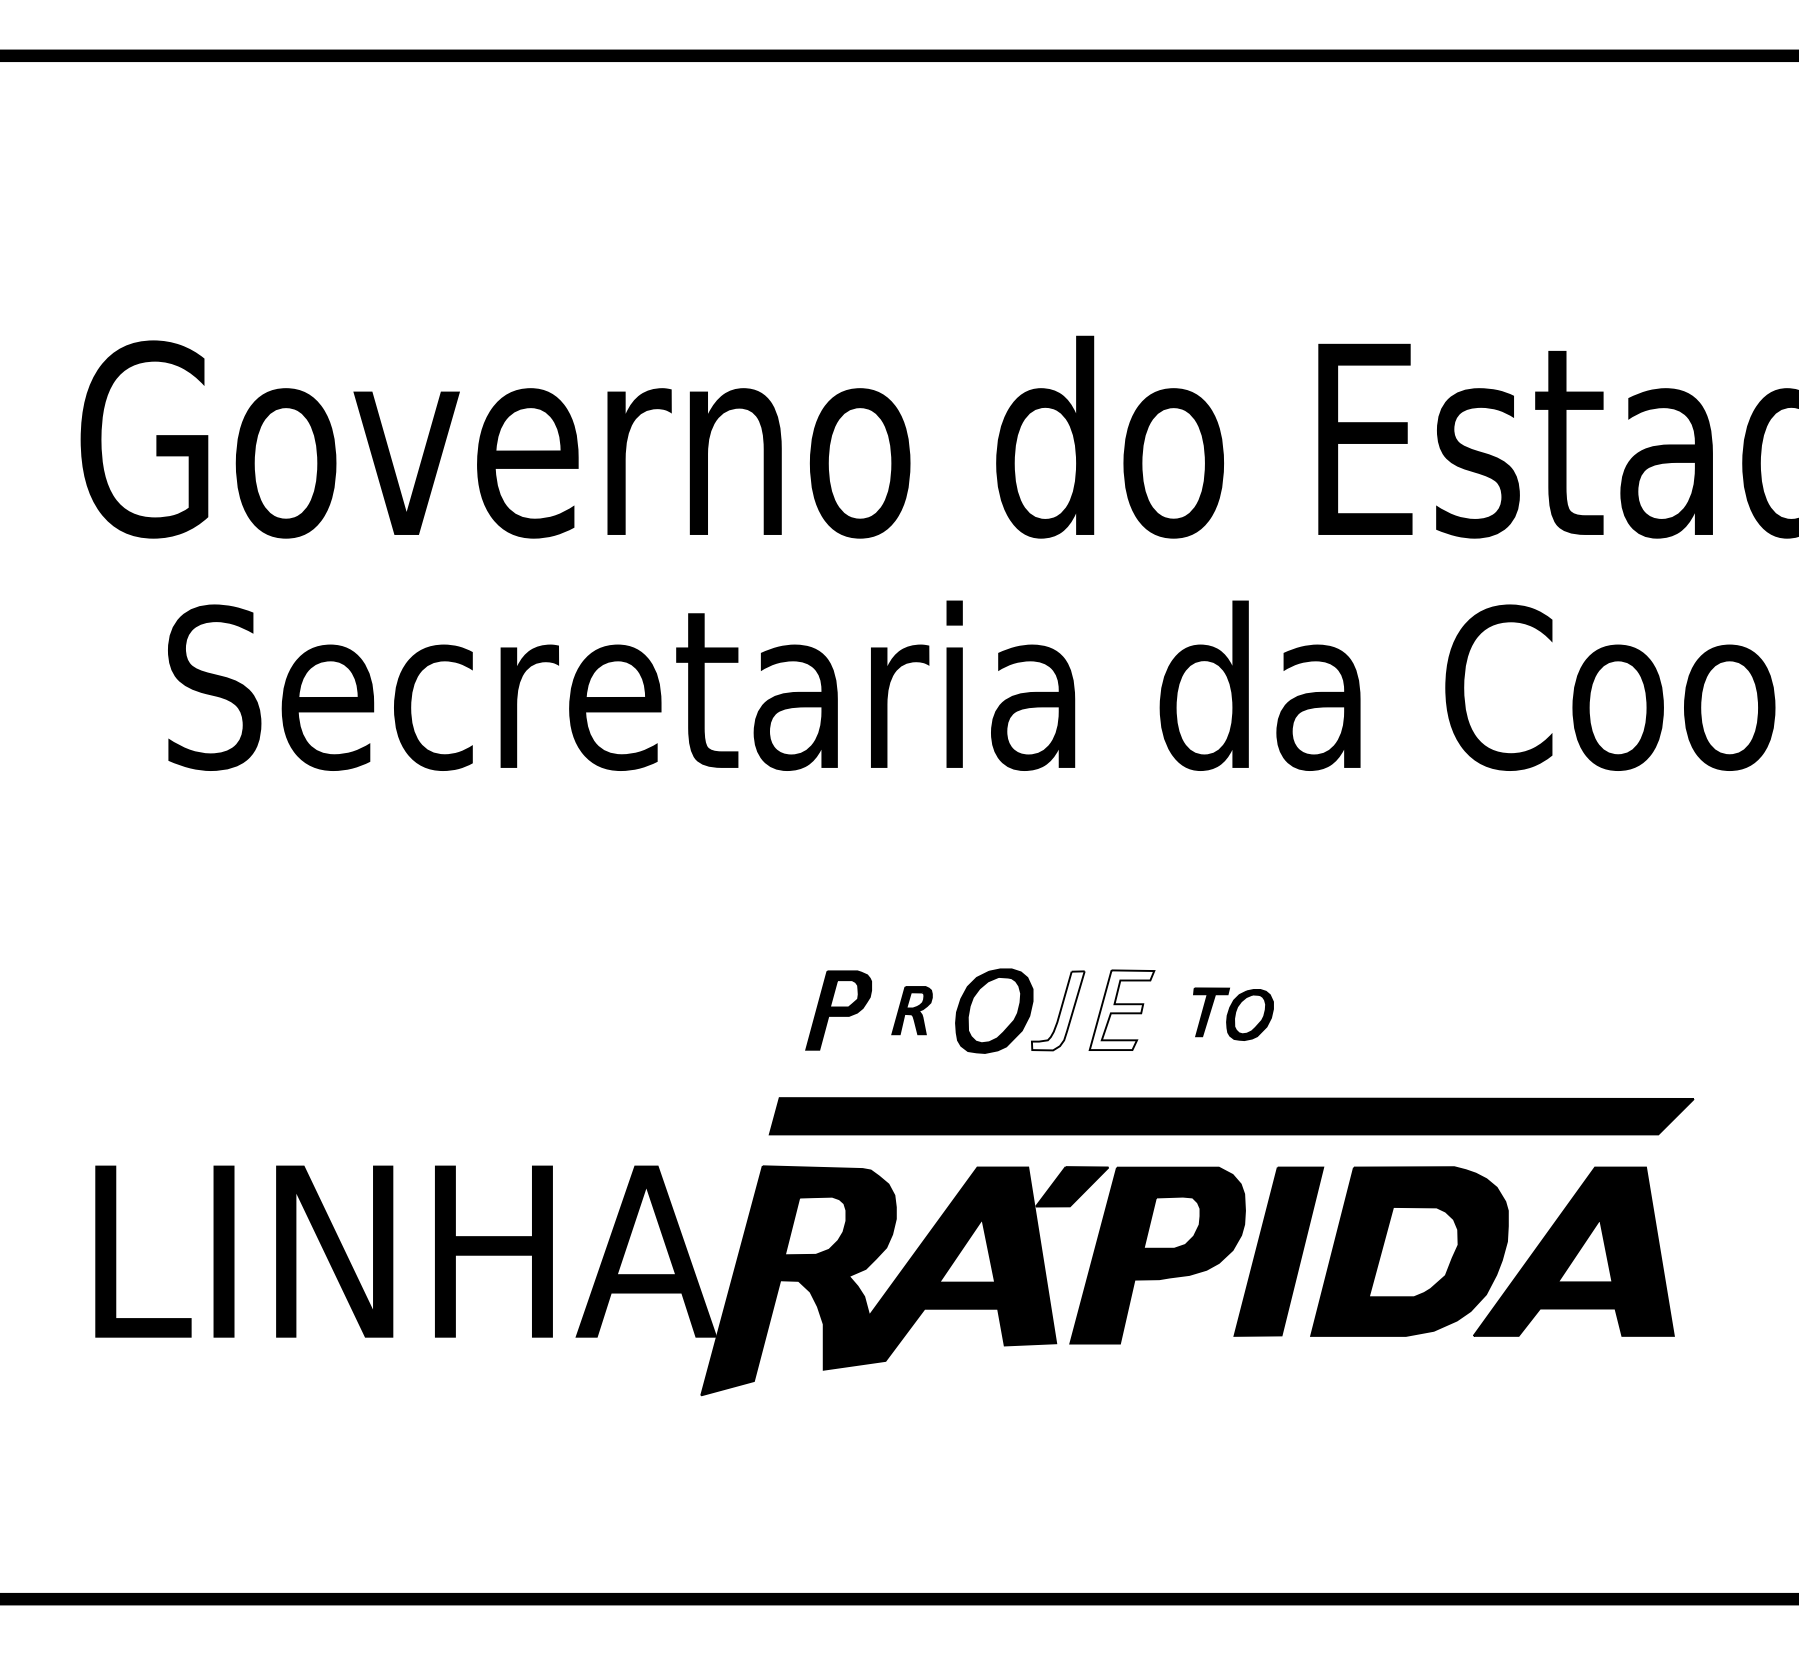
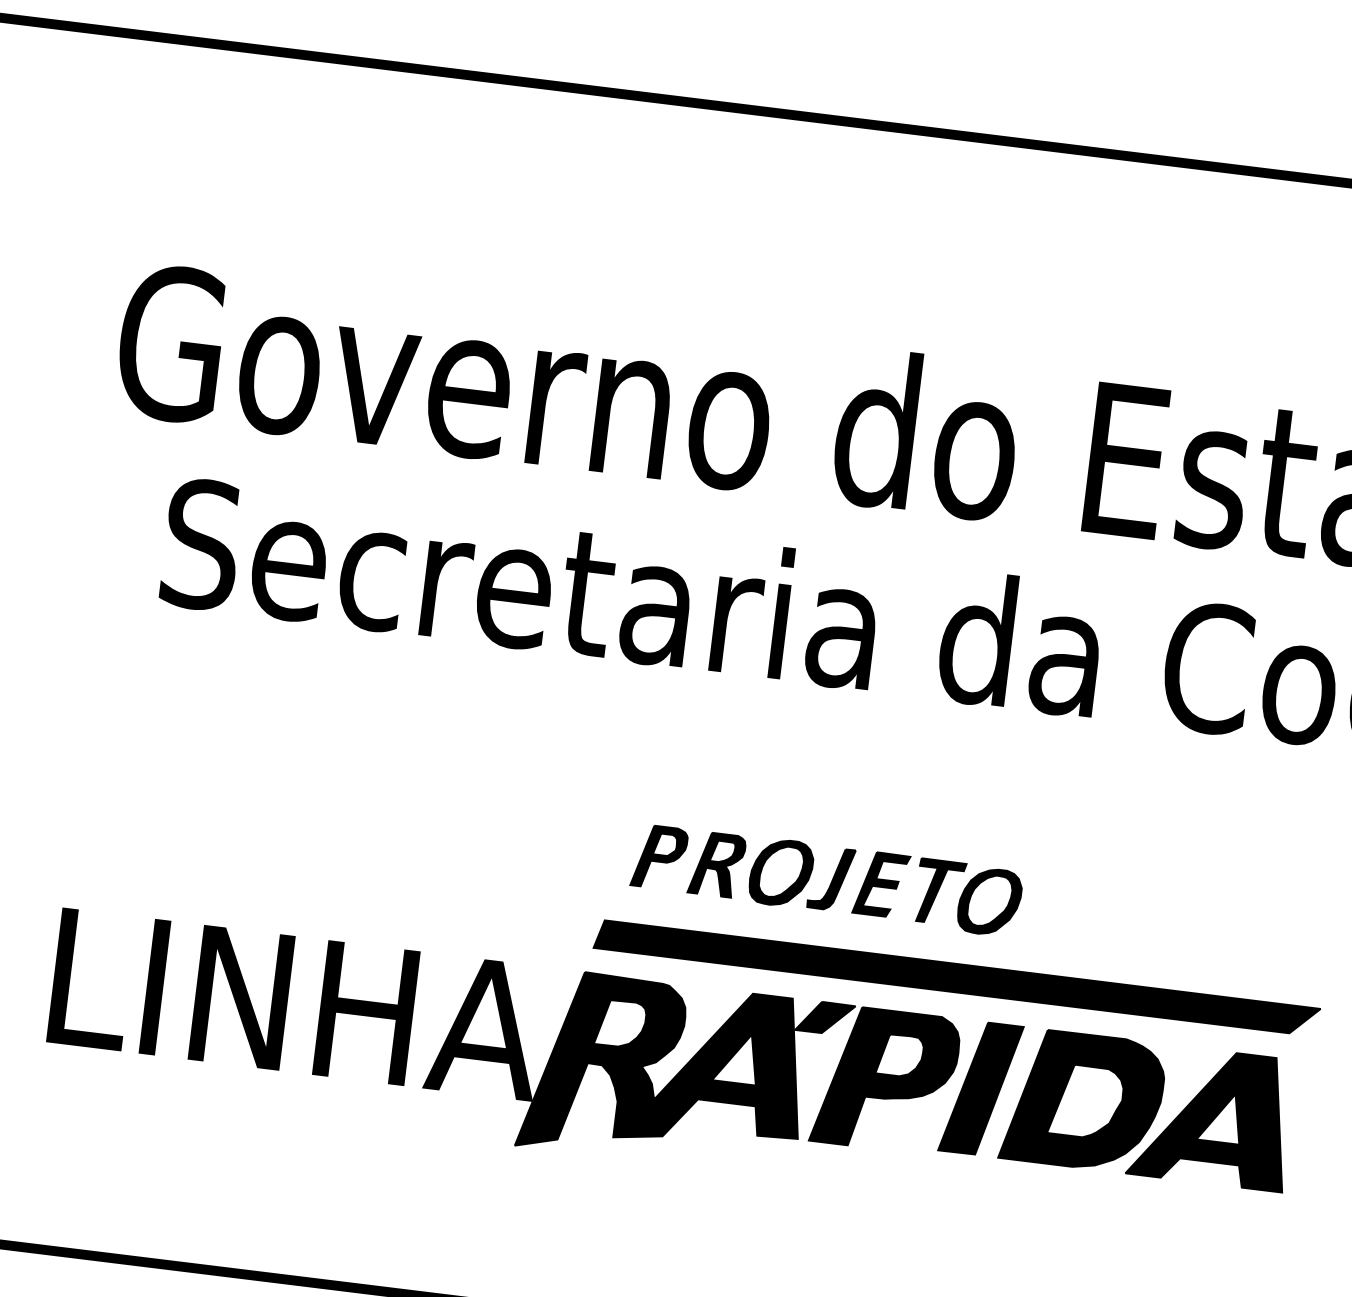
part: (911, 1010) -> (716, 864), size x1.67
fill: (1057, 1010) -> (830, 878), added
fill: (1121, 1010) -> (880, 884), added
part: (1233, 1014) -> (968, 898), size x1.67

